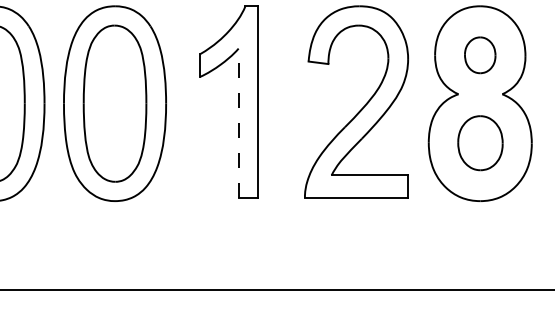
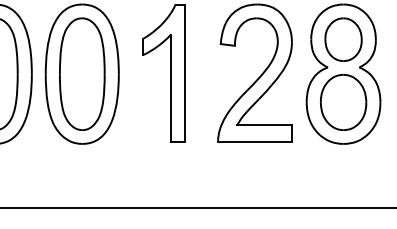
part: (480, 55) -> (343, 39), size x1.67
line: (238, 122) -> (170, 87), dashed -> solid
part: (480, 143) -> (343, 102), size x1.43

